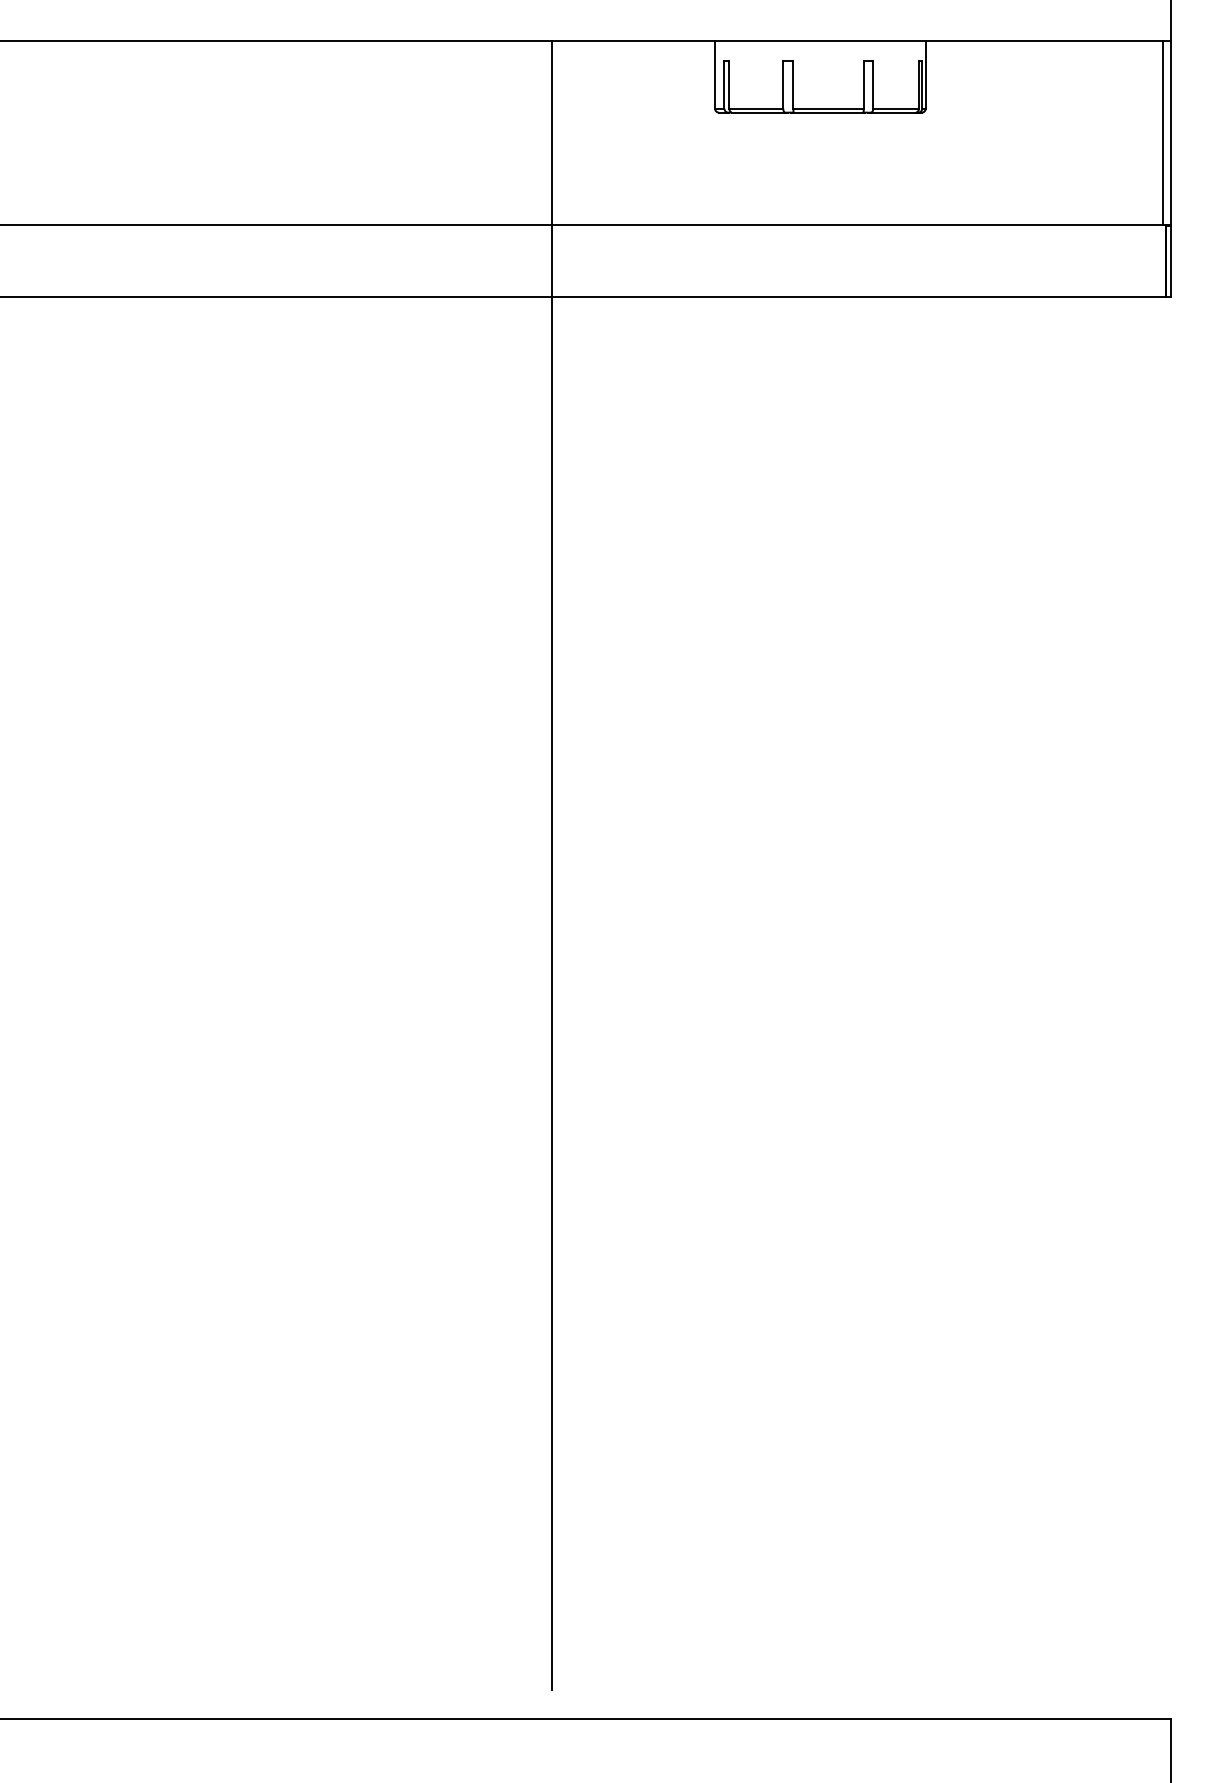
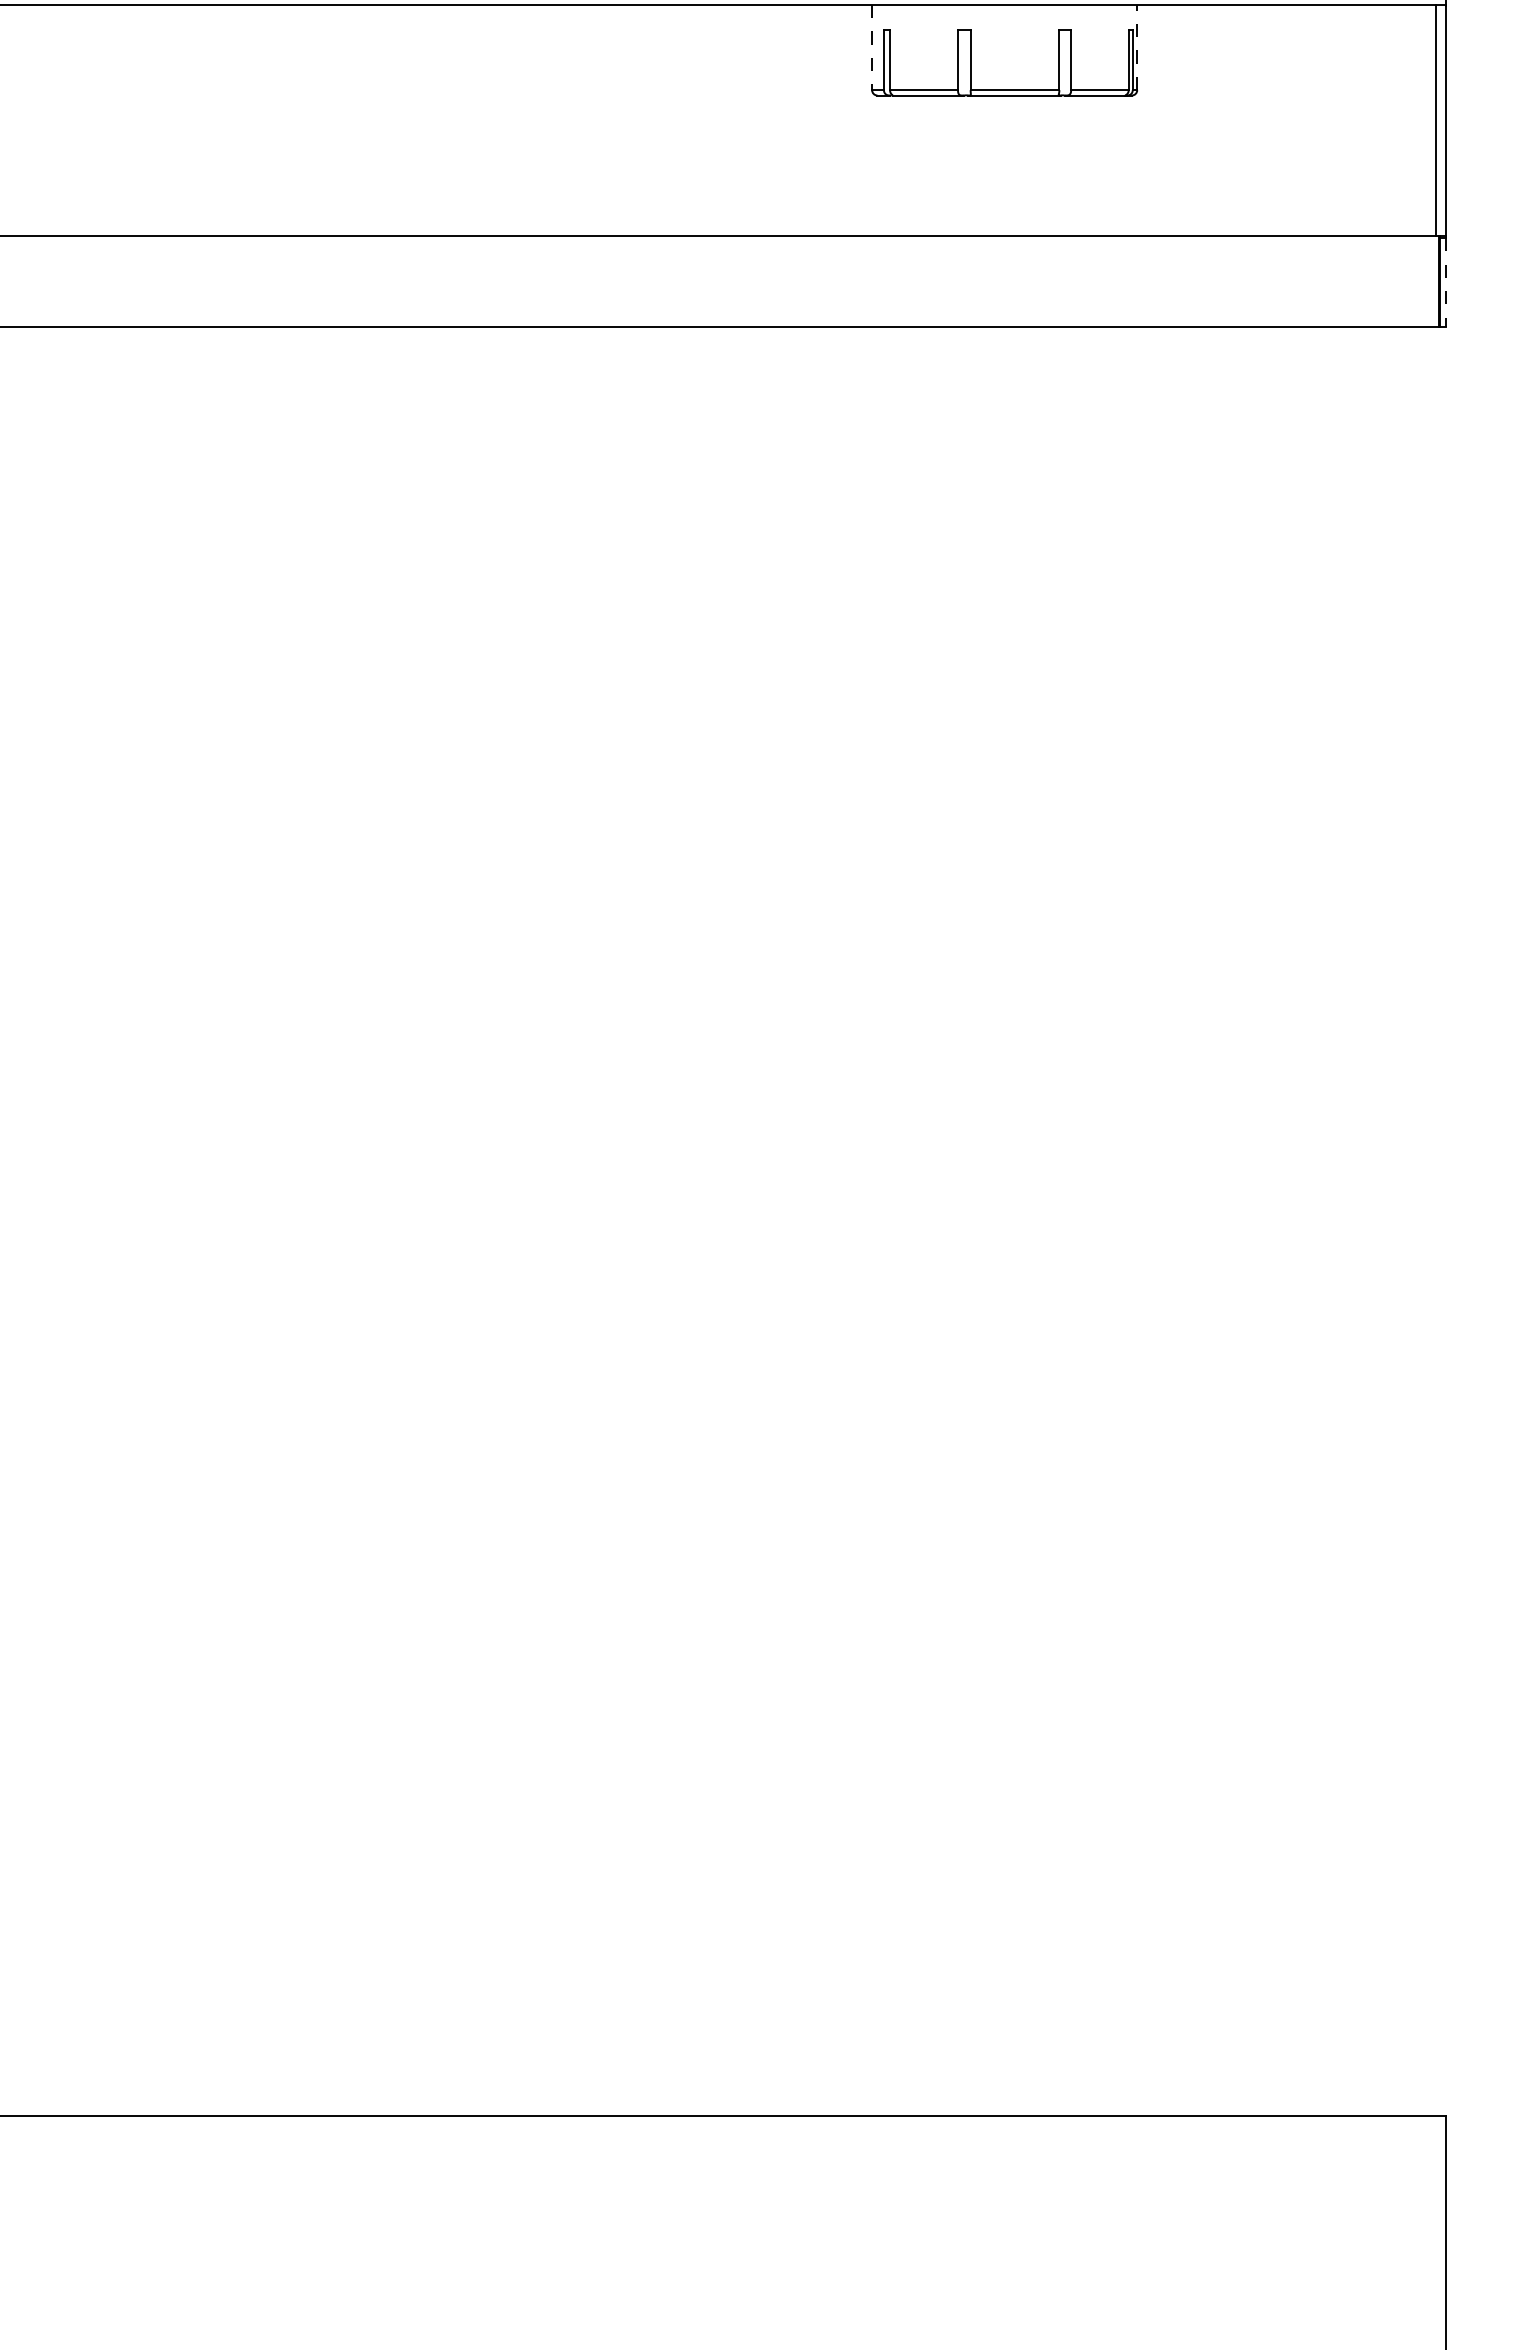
line: (715, 74) -> (872, 47), solid -> dashed
line: (926, 74) -> (1137, 47), solid -> dashed
line: (1171, 261) -> (1446, 282), solid -> dashed
line: (552, 864) -> (667, 1041), removed

